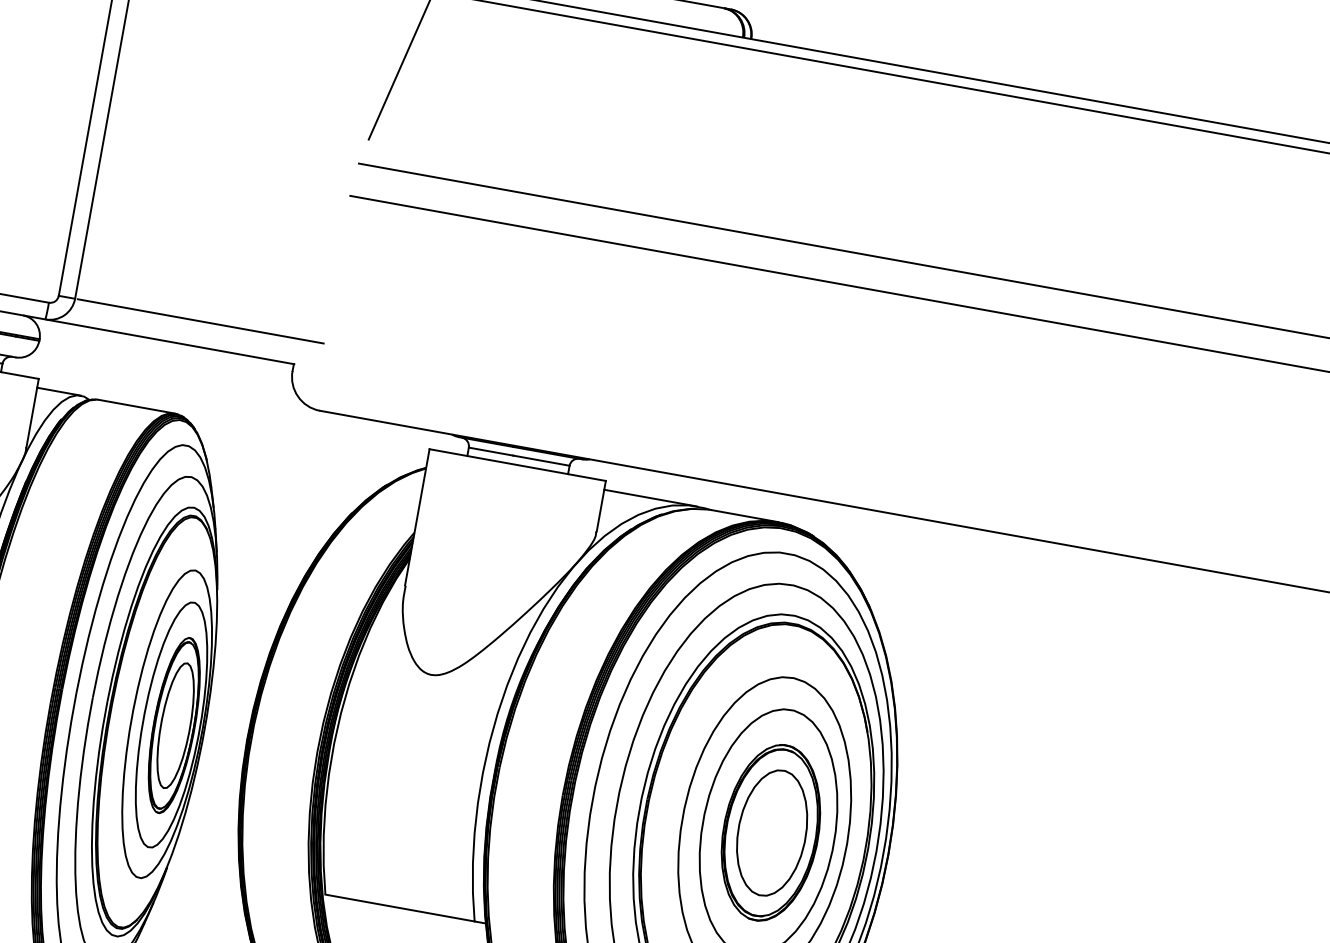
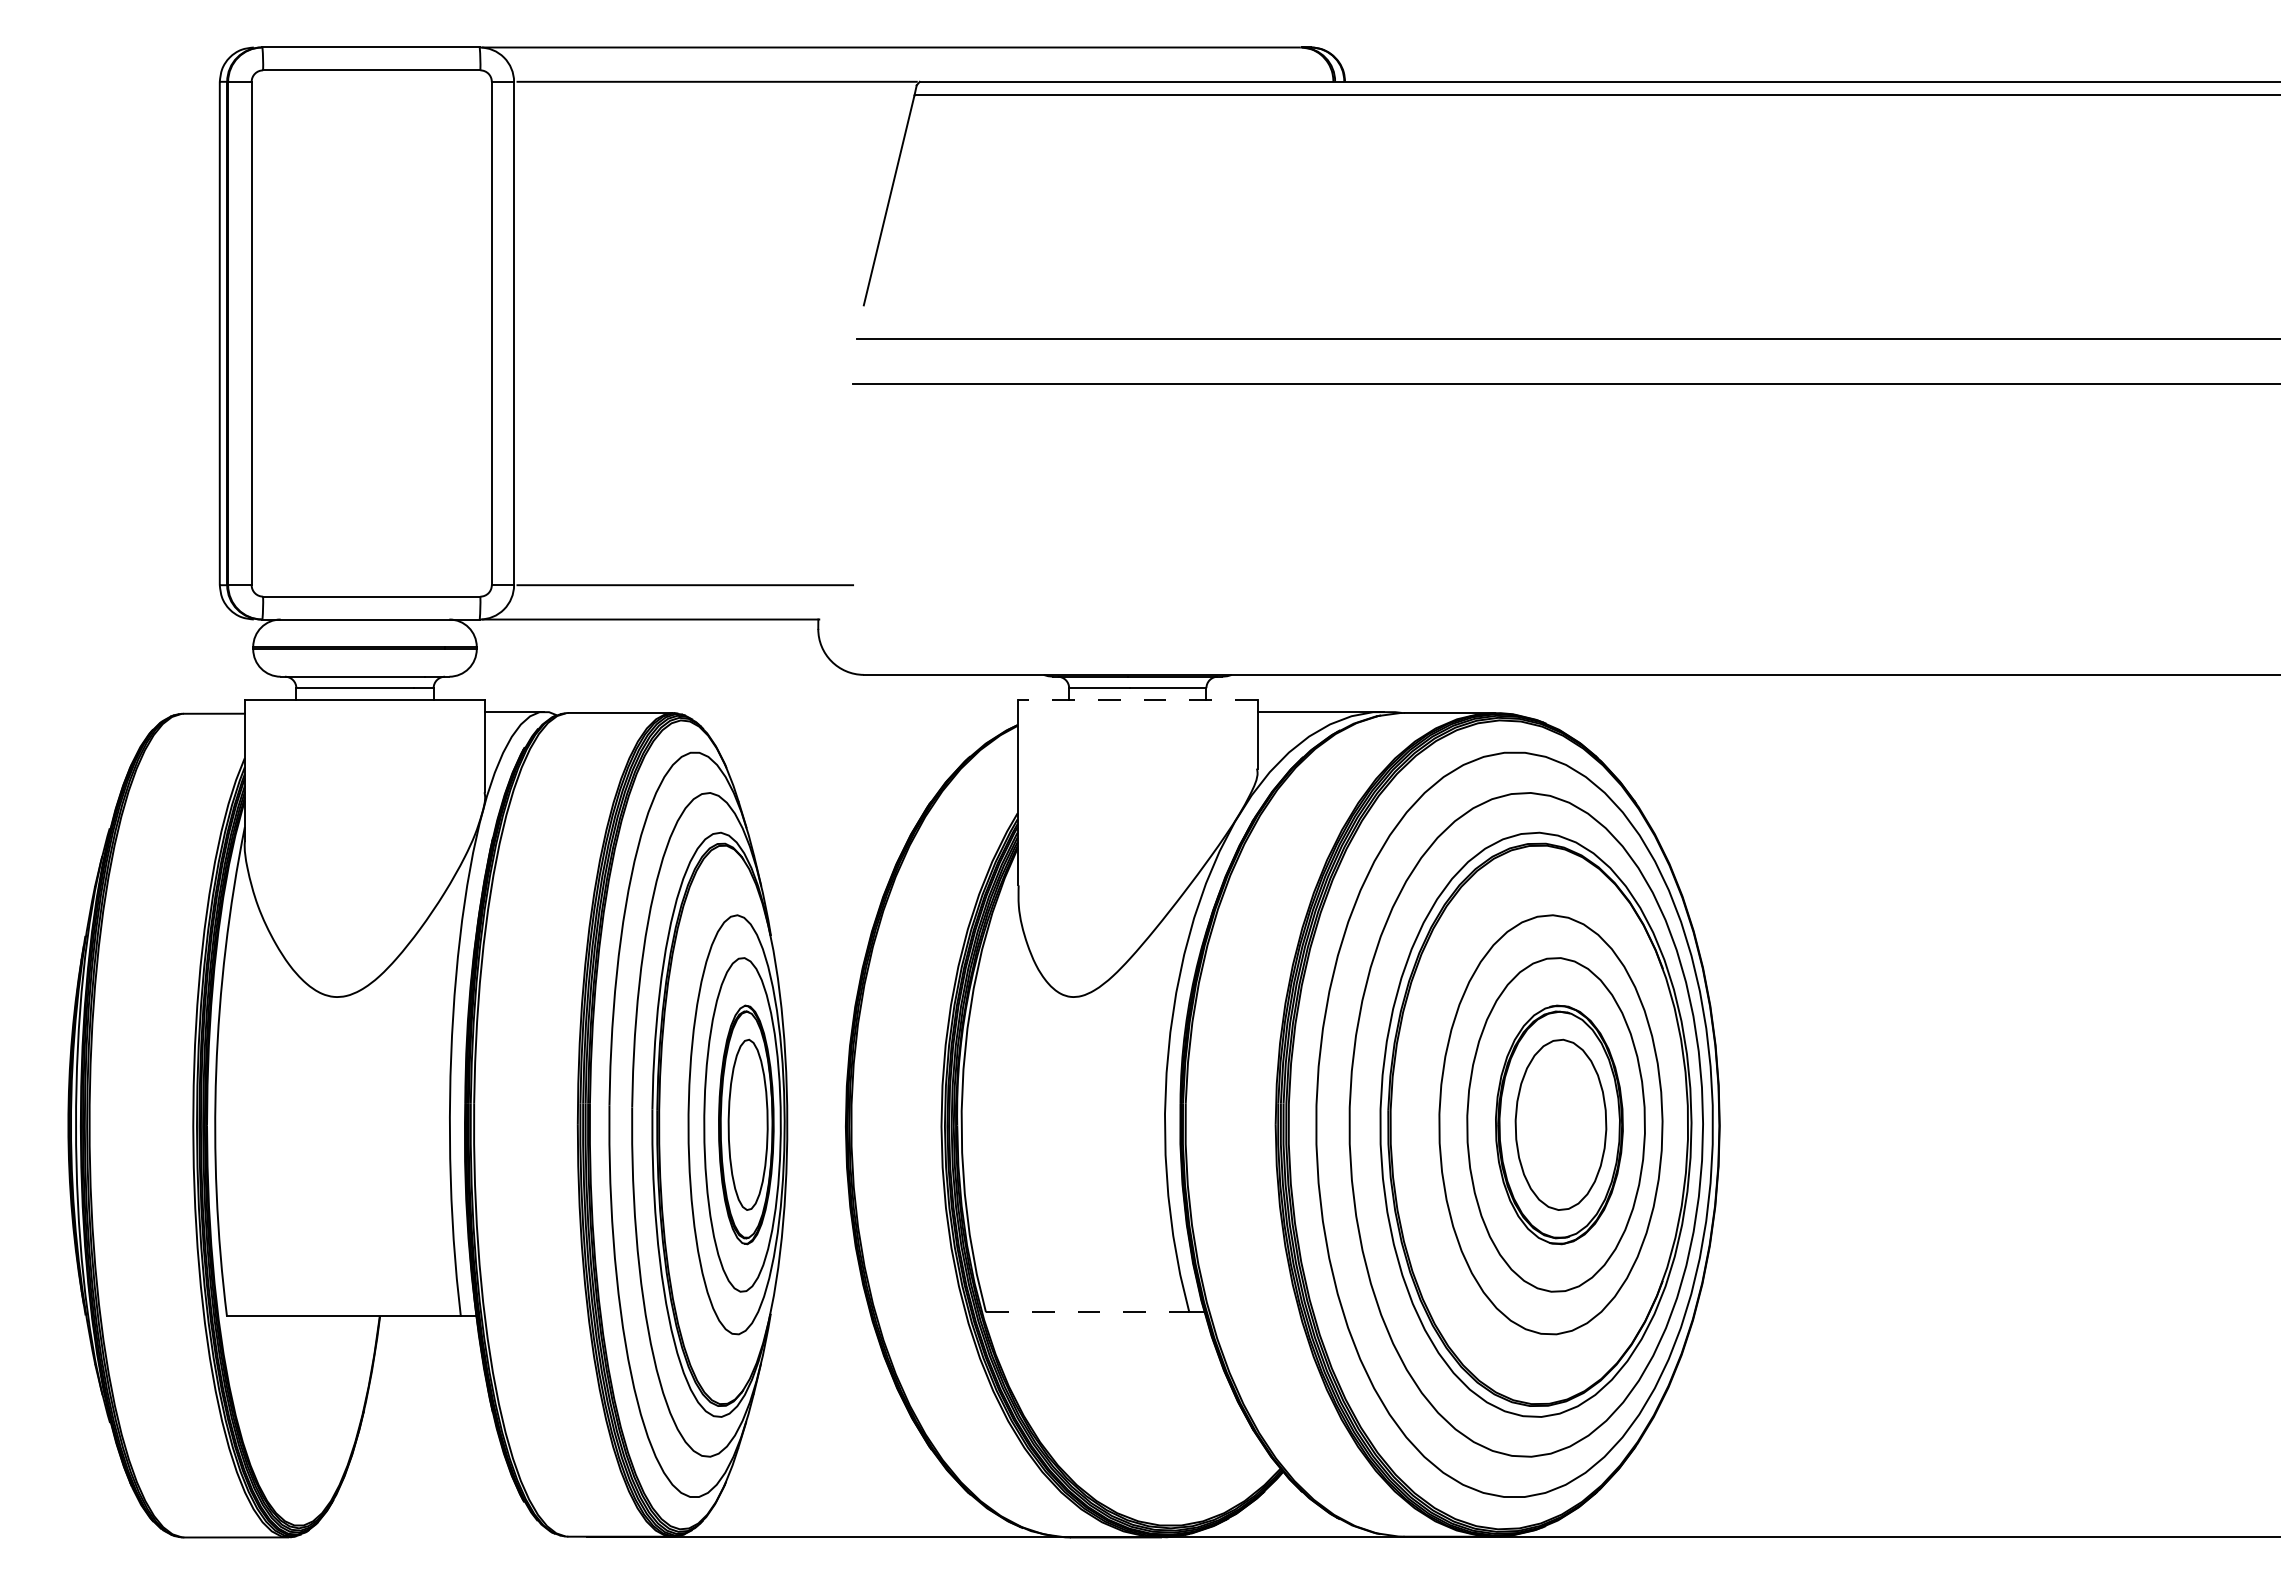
line: (517, 464) -> (1137, 699), solid -> dashed
line: (399, 908) -> (1087, 1312), solid -> dashed

